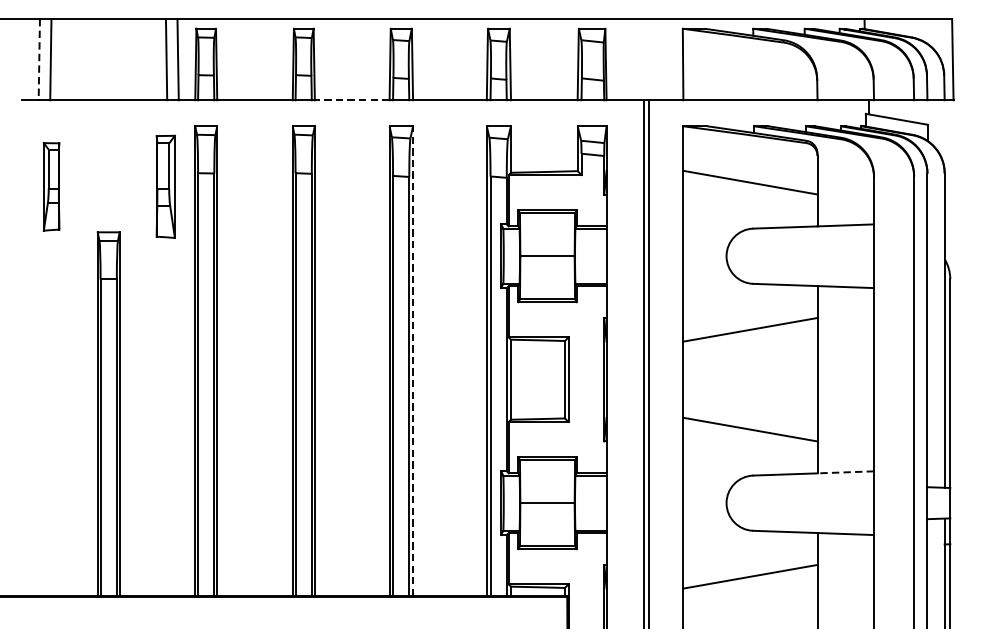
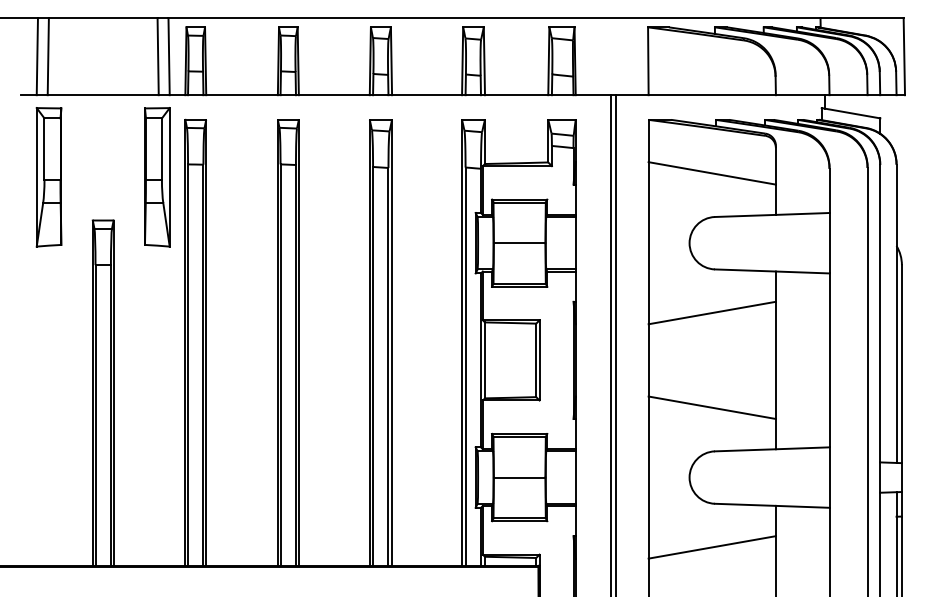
line: (39, 59) -> (37, 56), dashed -> solid
line: (351, 100) -> (333, 95), dashed -> solid
part: (51, 187) -> (48, 177), size x1.67
part: (165, 187) -> (157, 177), size x1.43
line: (413, 360) -> (392, 342), dashed -> solid
line: (845, 472) -> (802, 448), dashed -> solid

